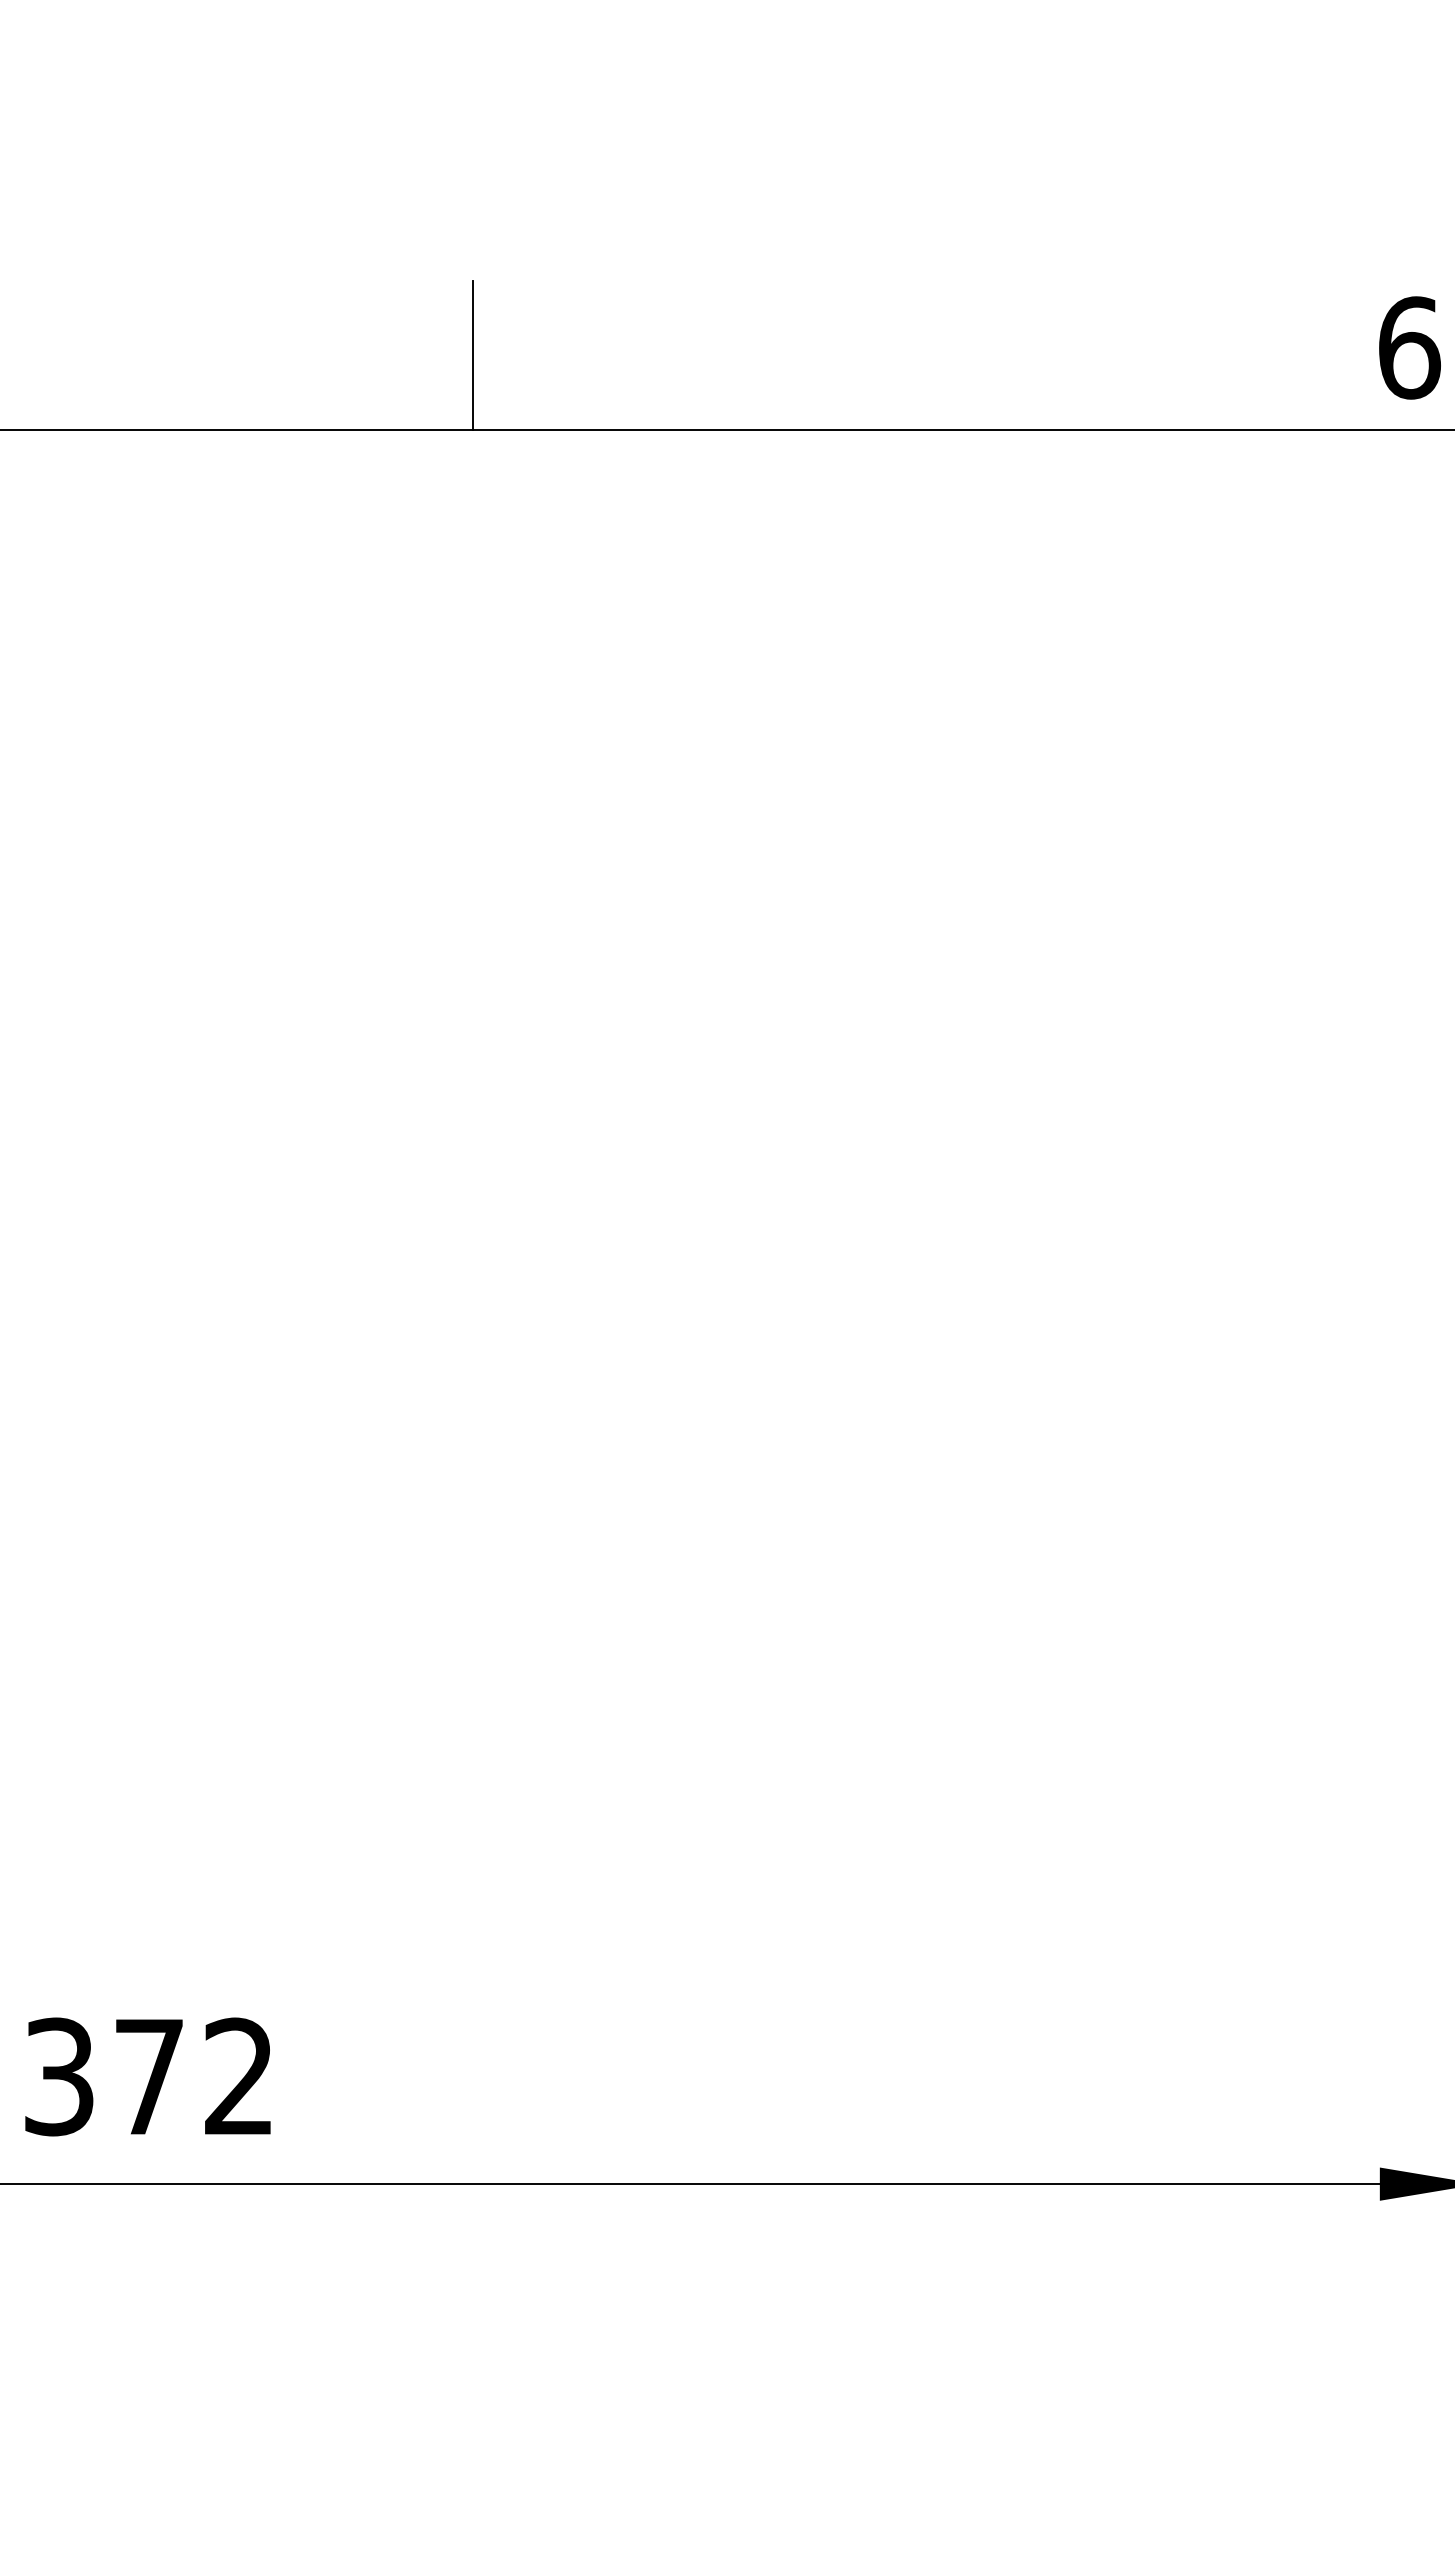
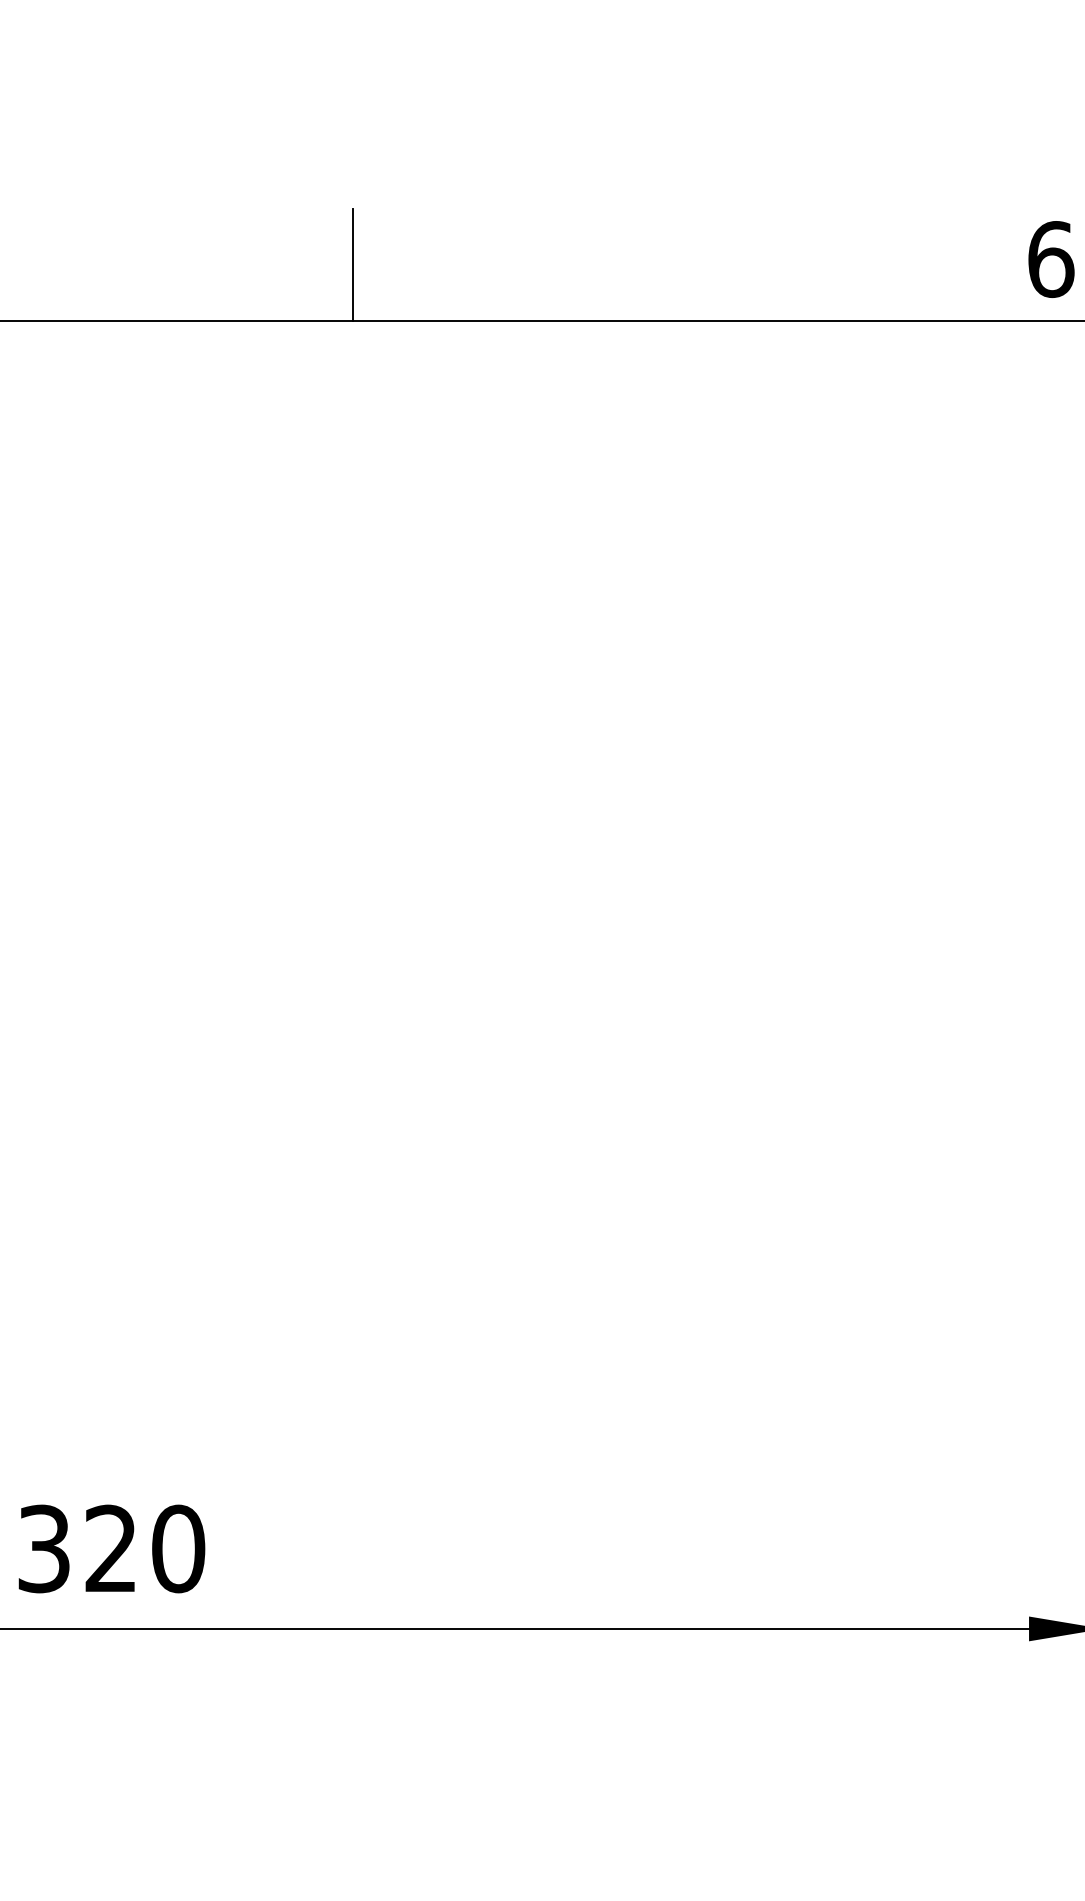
text: (195, 2076) -> (145, 1548), 372 -> 320

